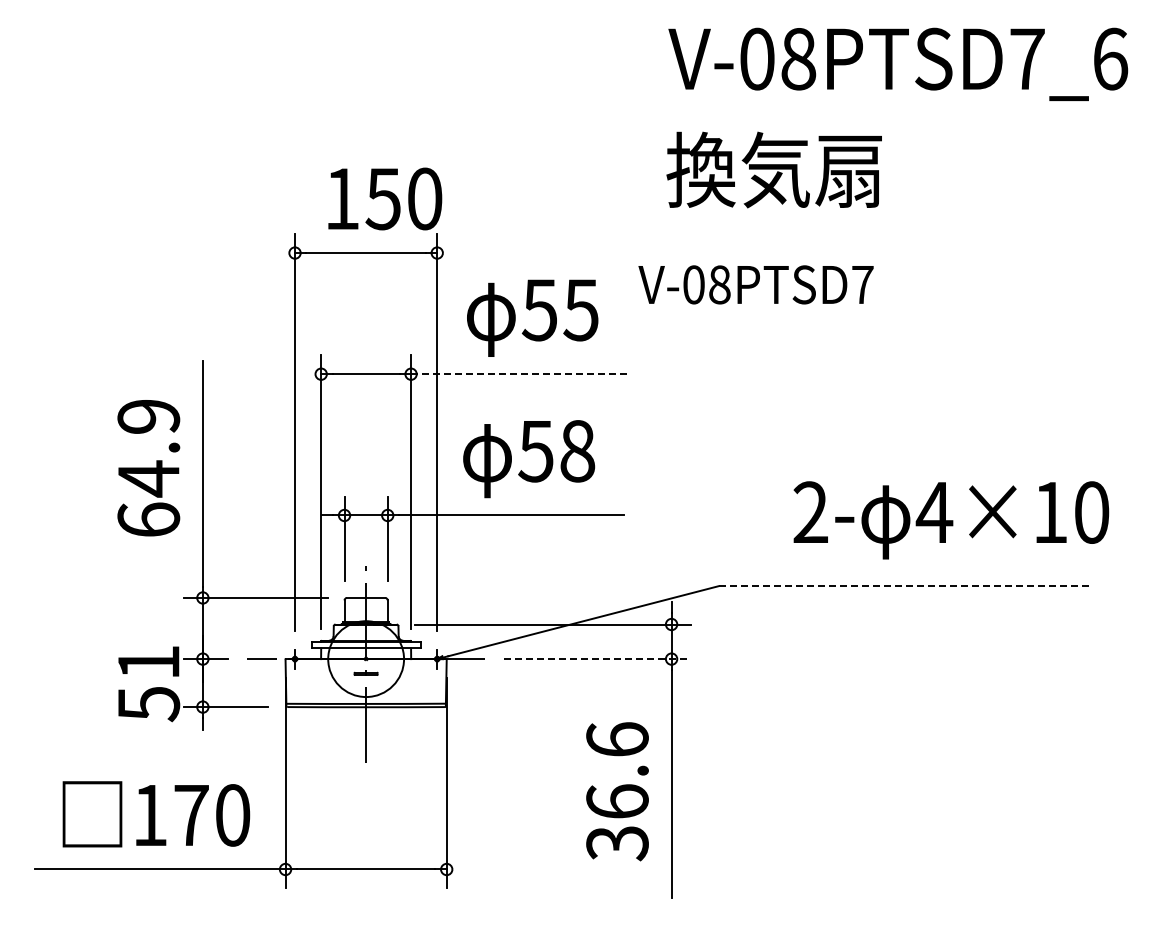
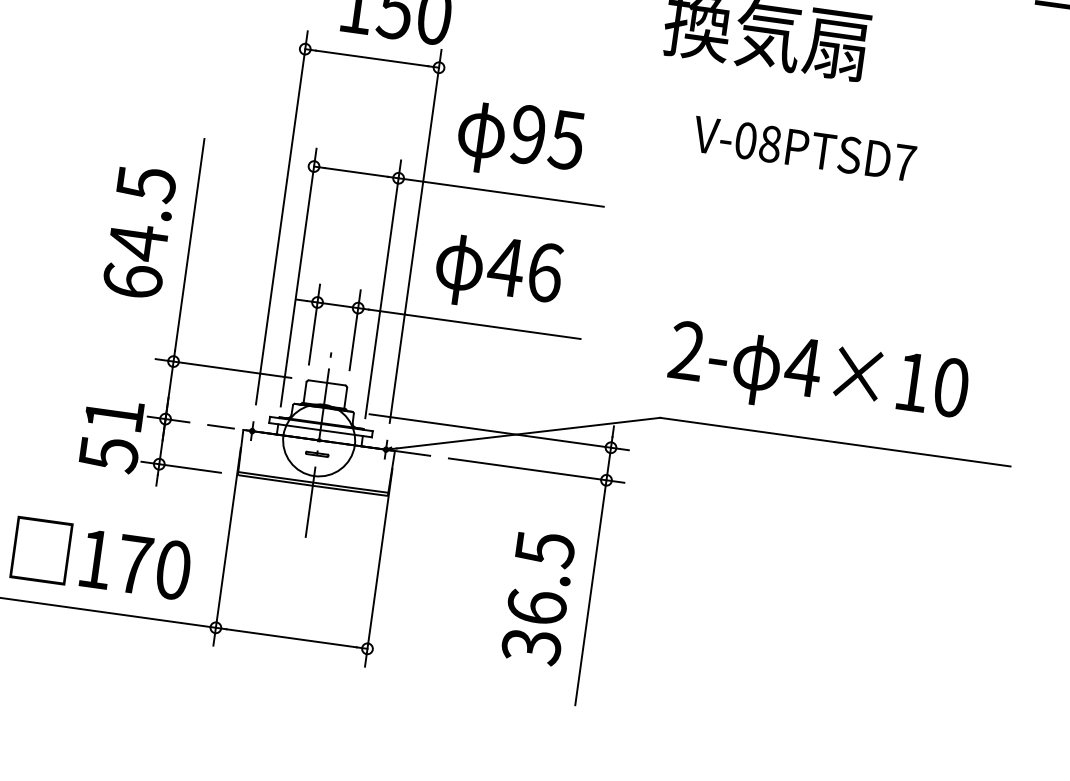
text: (755, 284) -> (803, 148), moved
text: (538, 309) -> (526, 134), 55 -> 95
line: (520, 374) -> (501, 192), dashed -> solid
text: (148, 416) -> (146, 183), 64.9 -> 64.5
text: (556, 450) -> (525, 269), 58 -> 46
text: (951, 520) -> (818, 376), moved
line: (905, 586) -> (835, 442), dashed -> solid
line: (597, 659) -> (536, 470), dashed -> solid
text: (617, 739) -> (545, 548), 36.6 -> 36.5

